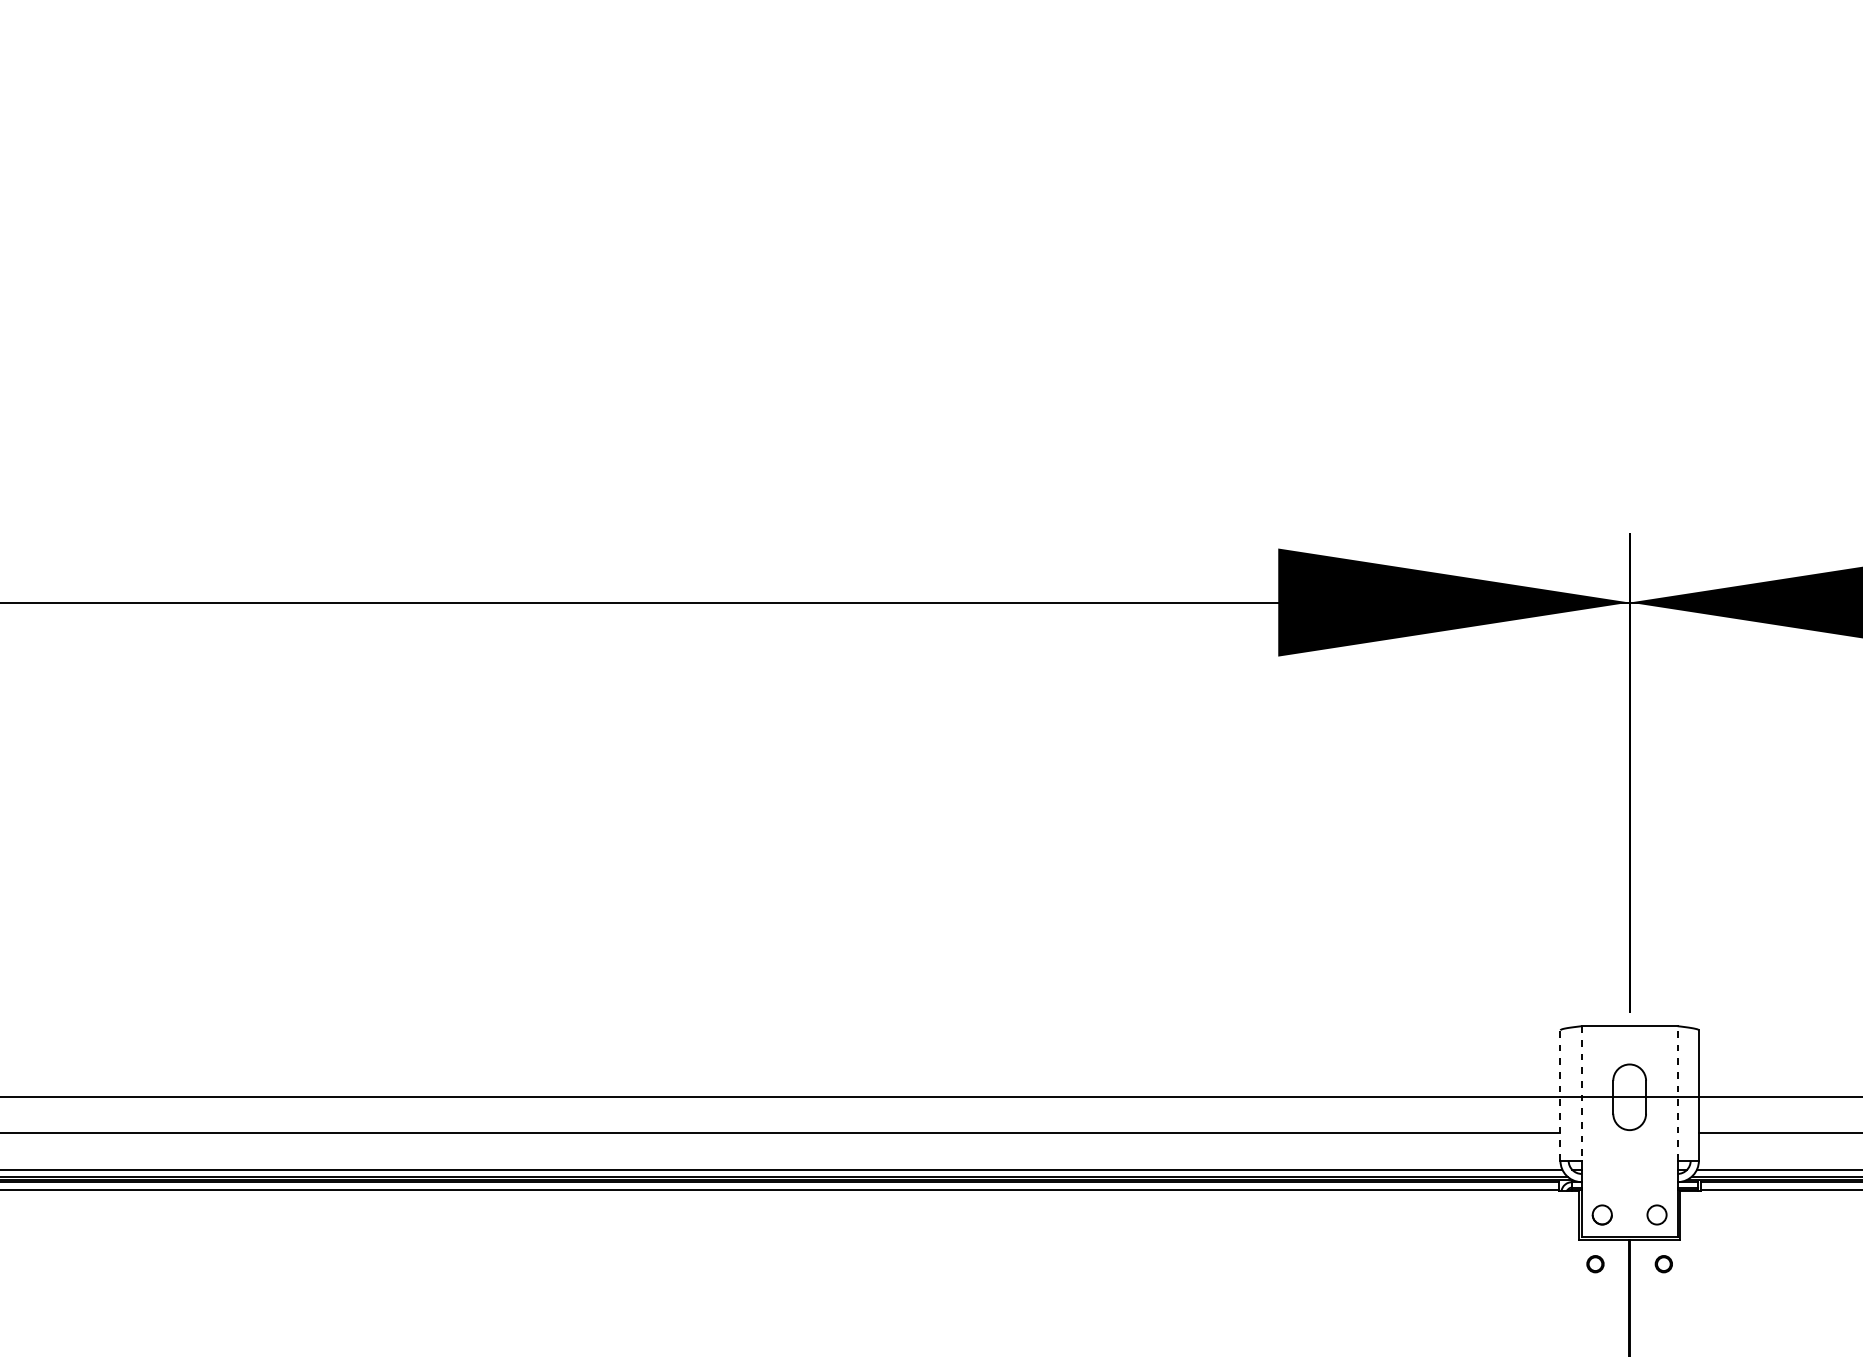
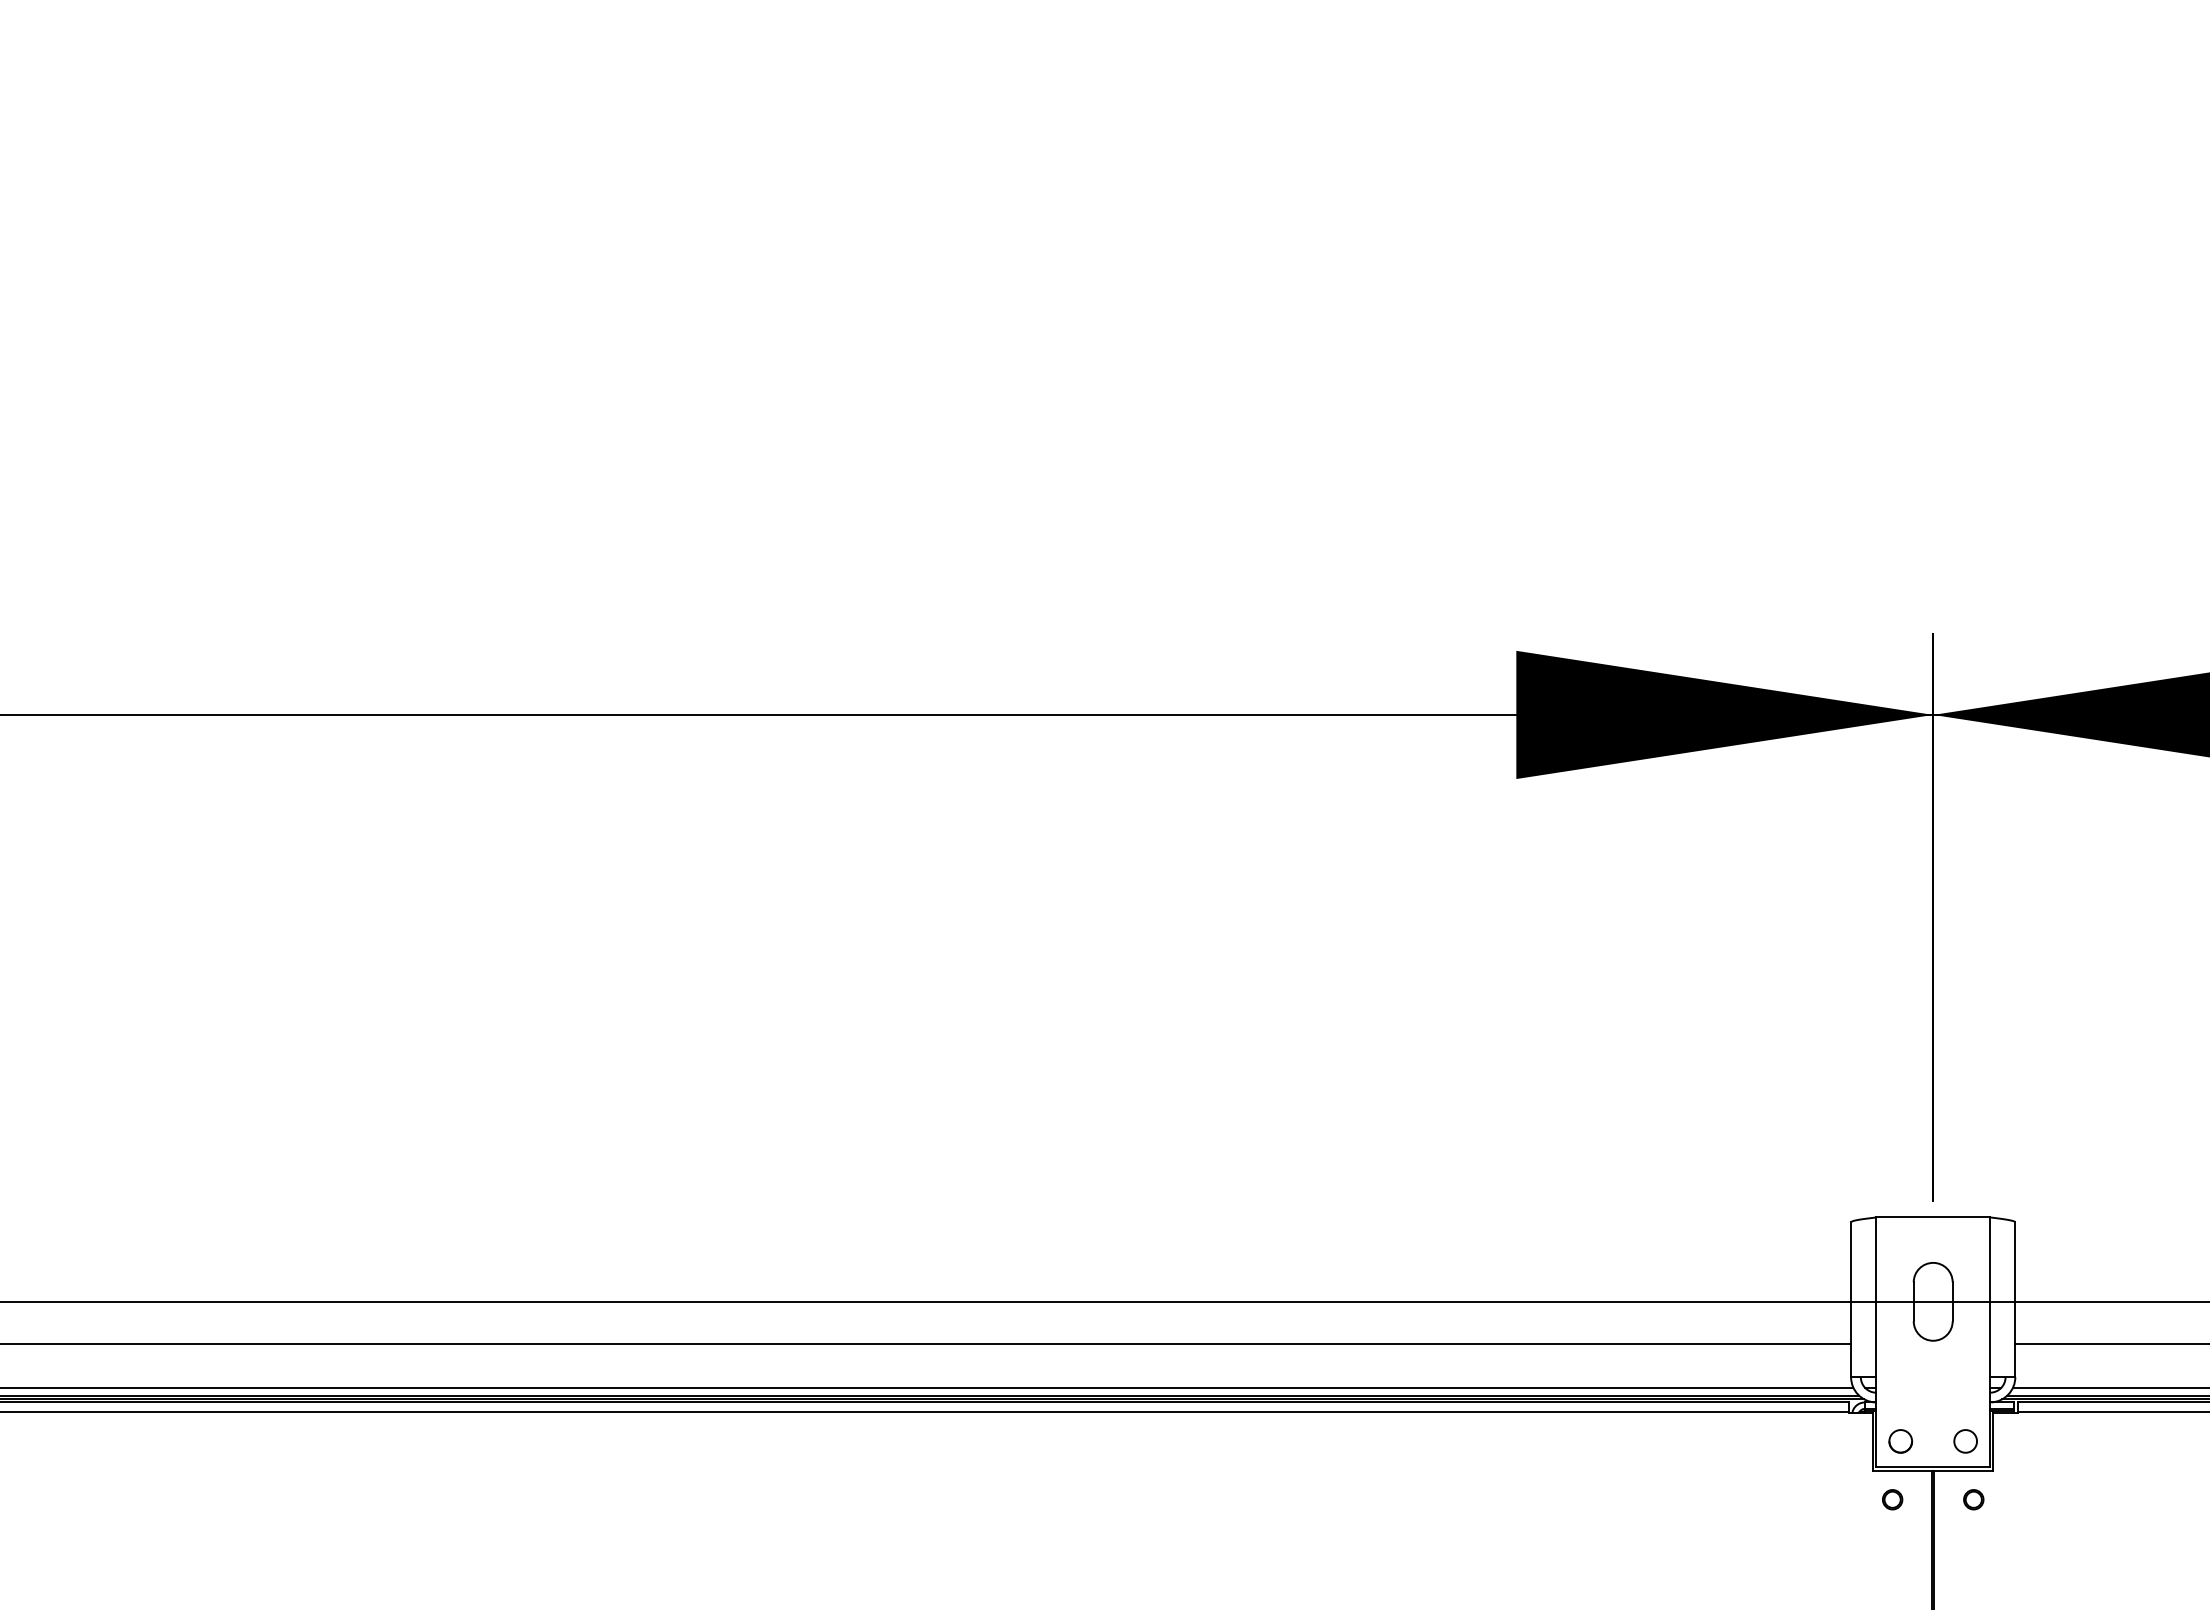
line: (1581, 1093) -> (1876, 1297), dashed -> solid
line: (1677, 1093) -> (1990, 1297), dashed -> solid
line: (1560, 1095) -> (1851, 1299), dashed -> solid

